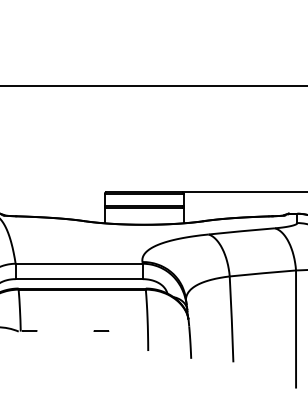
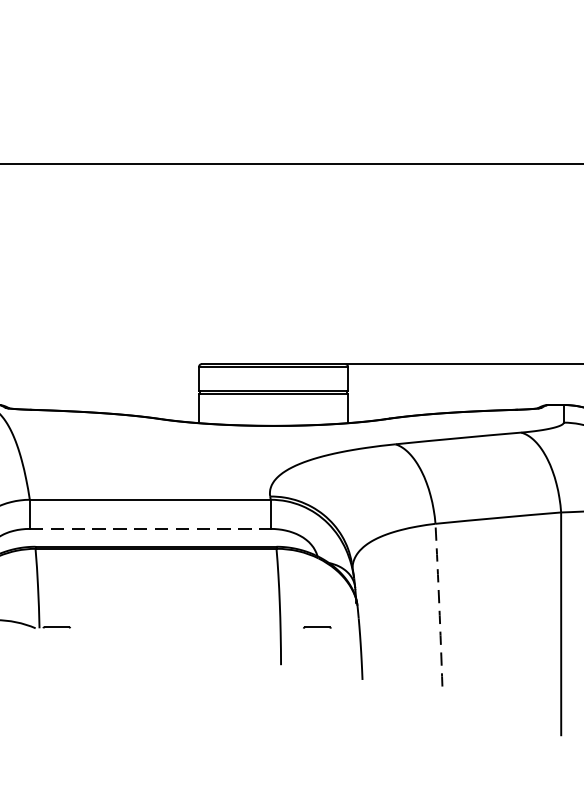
line: (79, 279) -> (150, 529), solid -> dashed
arc: (231, 319) -> (438, 605), solid -> dashed
line: (101, 330) -> (317, 626), moved

